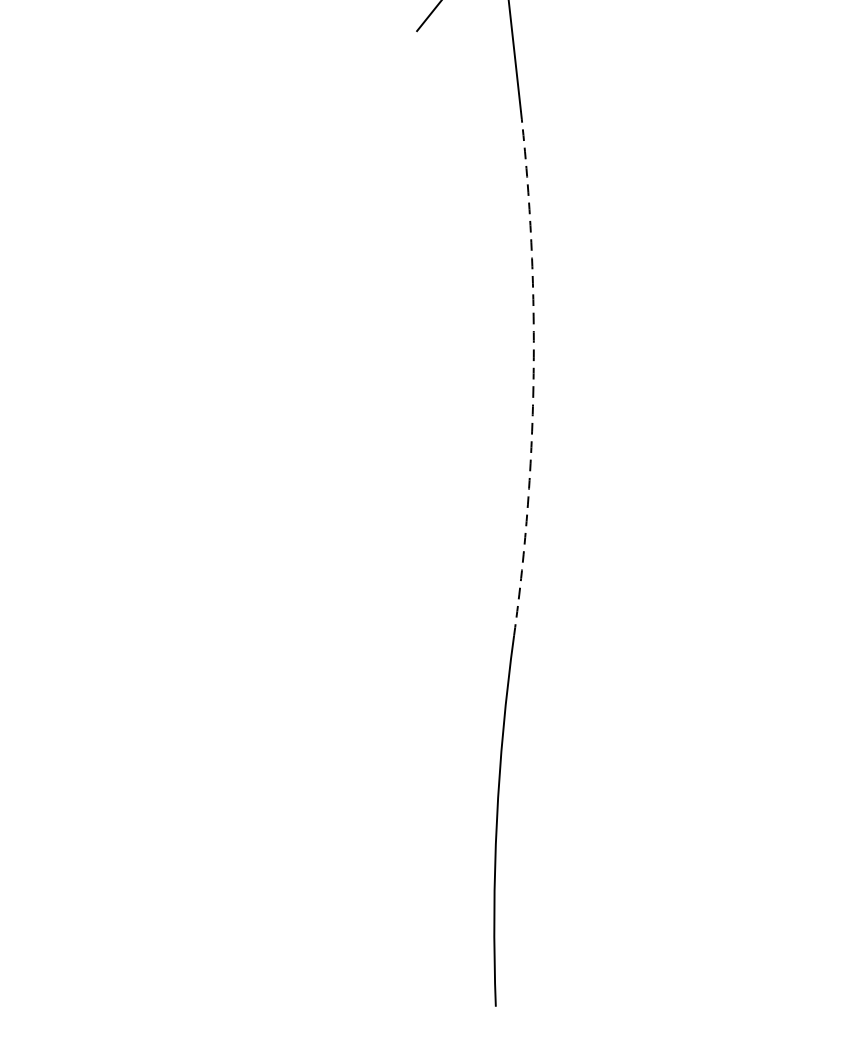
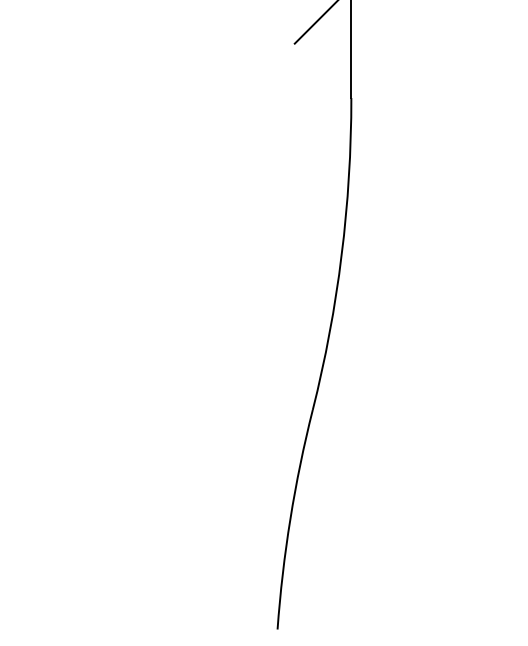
arc: (533, 374) -> (341, 255), dashed -> solid

